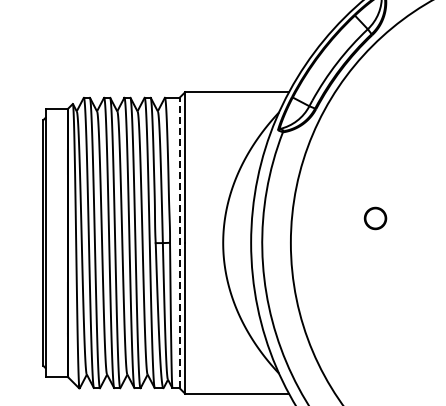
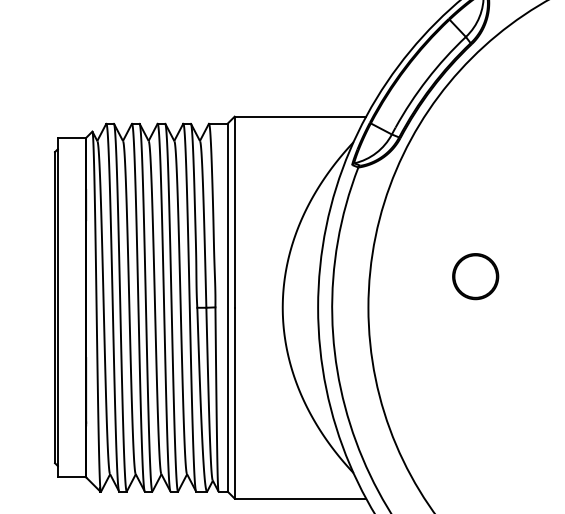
part: (375, 218) -> (475, 276), size x1.67
line: (179, 242) -> (227, 307), dashed -> solid

